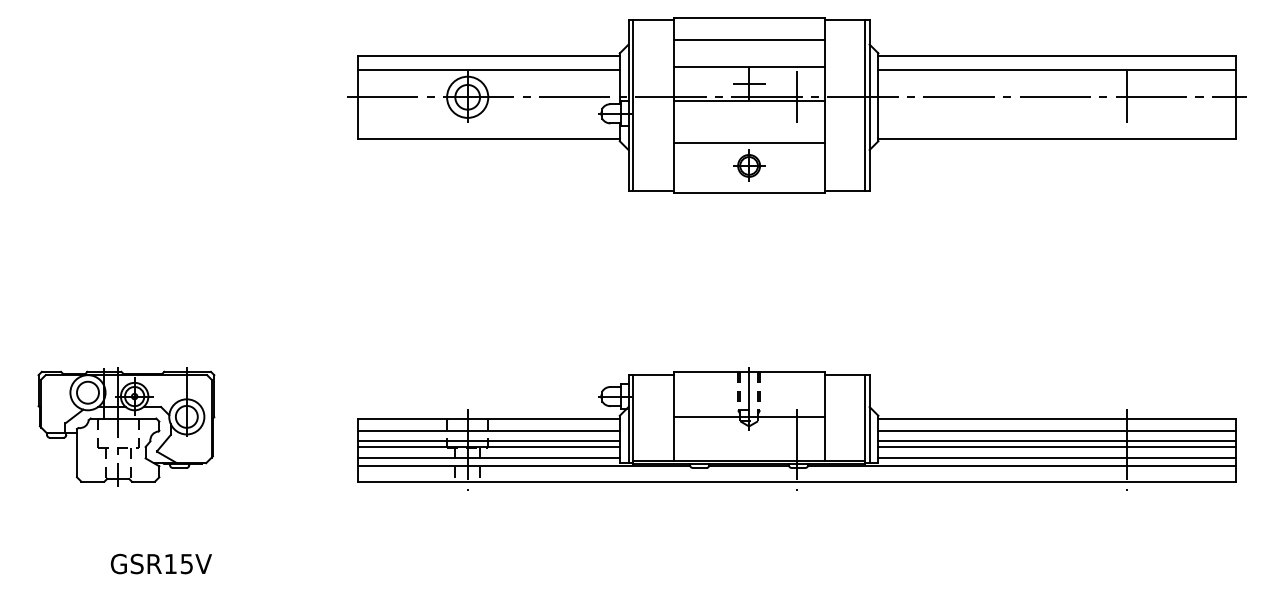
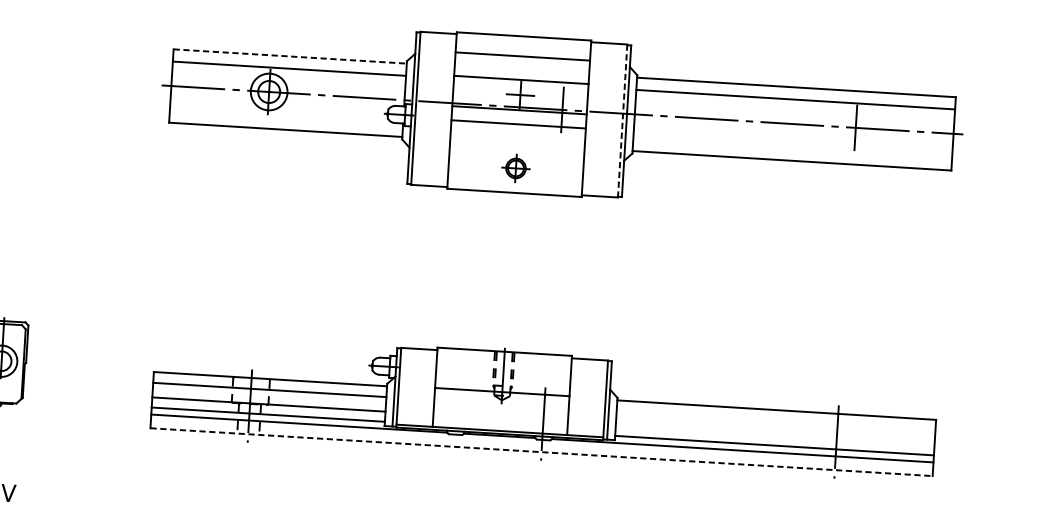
line: (488, 56) -> (289, 56), solid -> dashed
line: (865, 105) -> (622, 120), solid -> dashed
line: (748, 143) -> (518, 124), moved
line: (1057, 430) -> (776, 420), removed
line: (488, 441) -> (268, 399), removed
line: (1057, 441) -> (775, 430), removed
line: (1057, 447) -> (775, 435), removed
line: (797, 481) -> (541, 452), solid -> dashed

